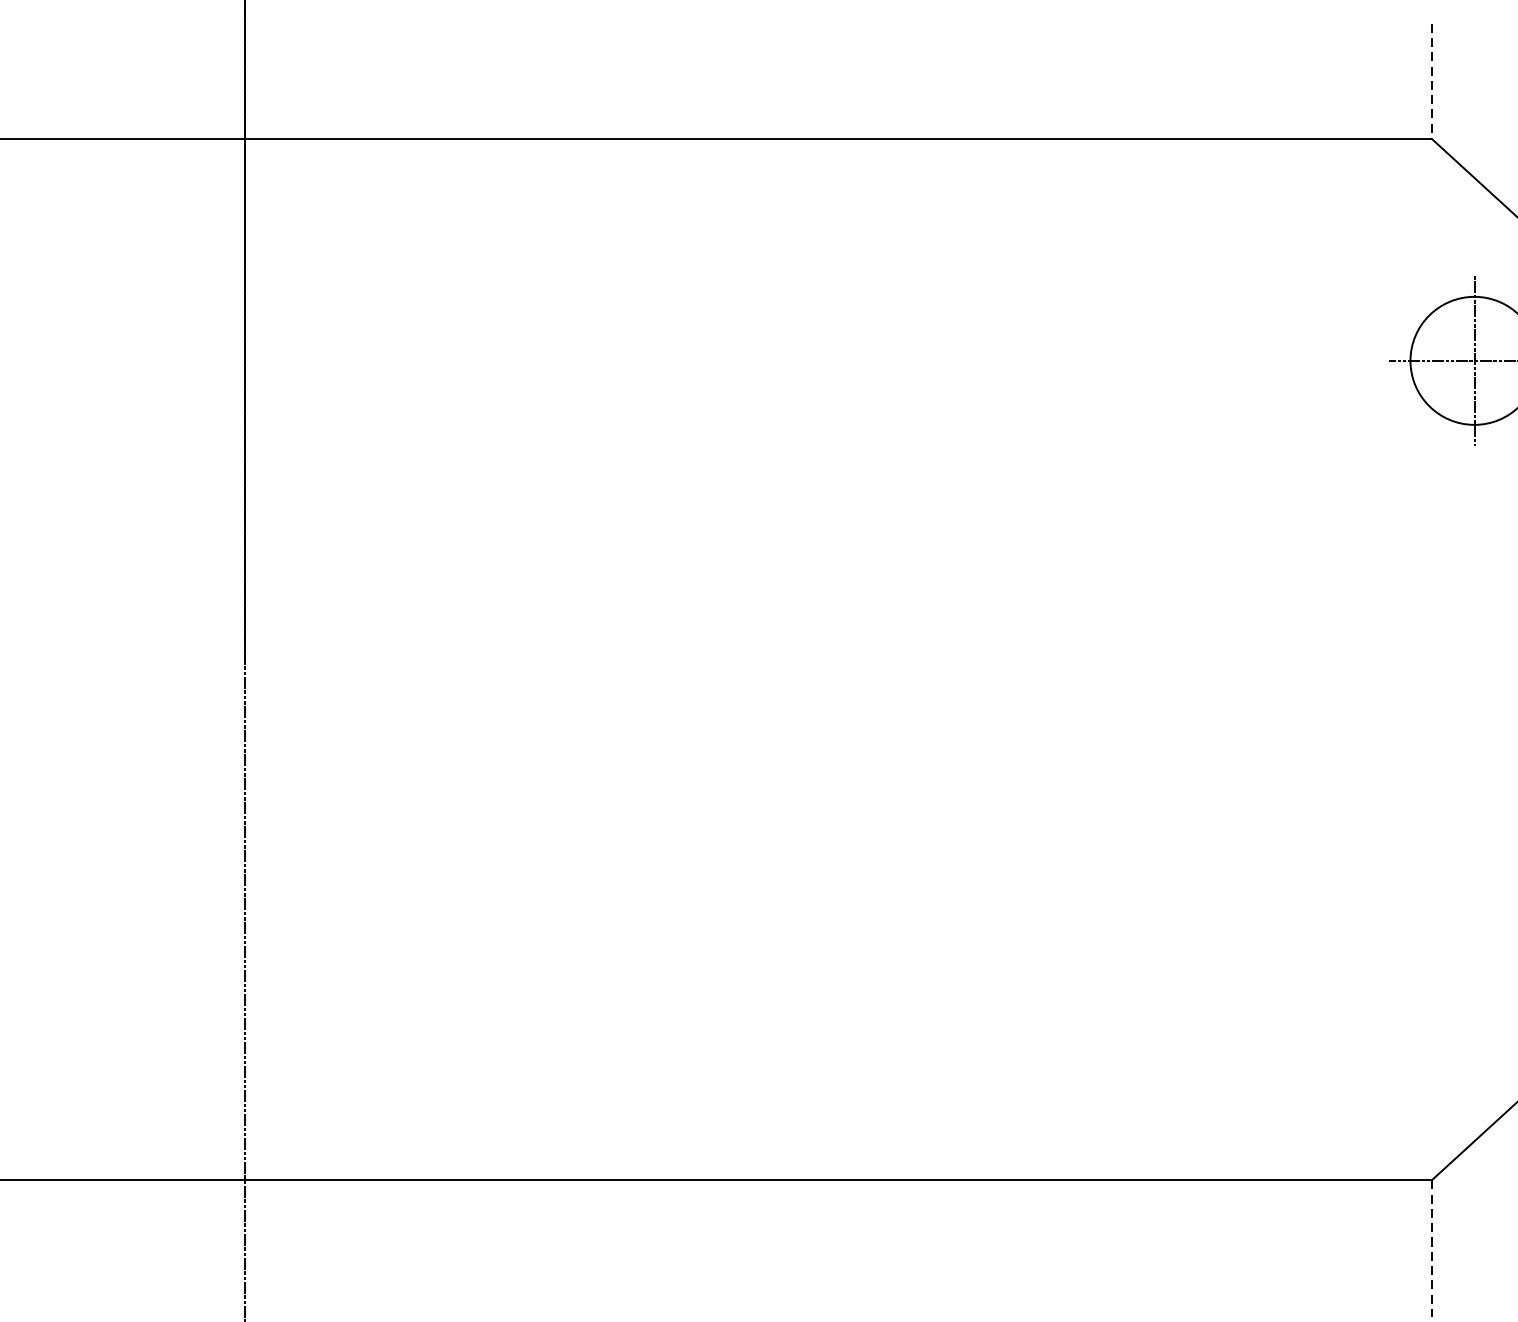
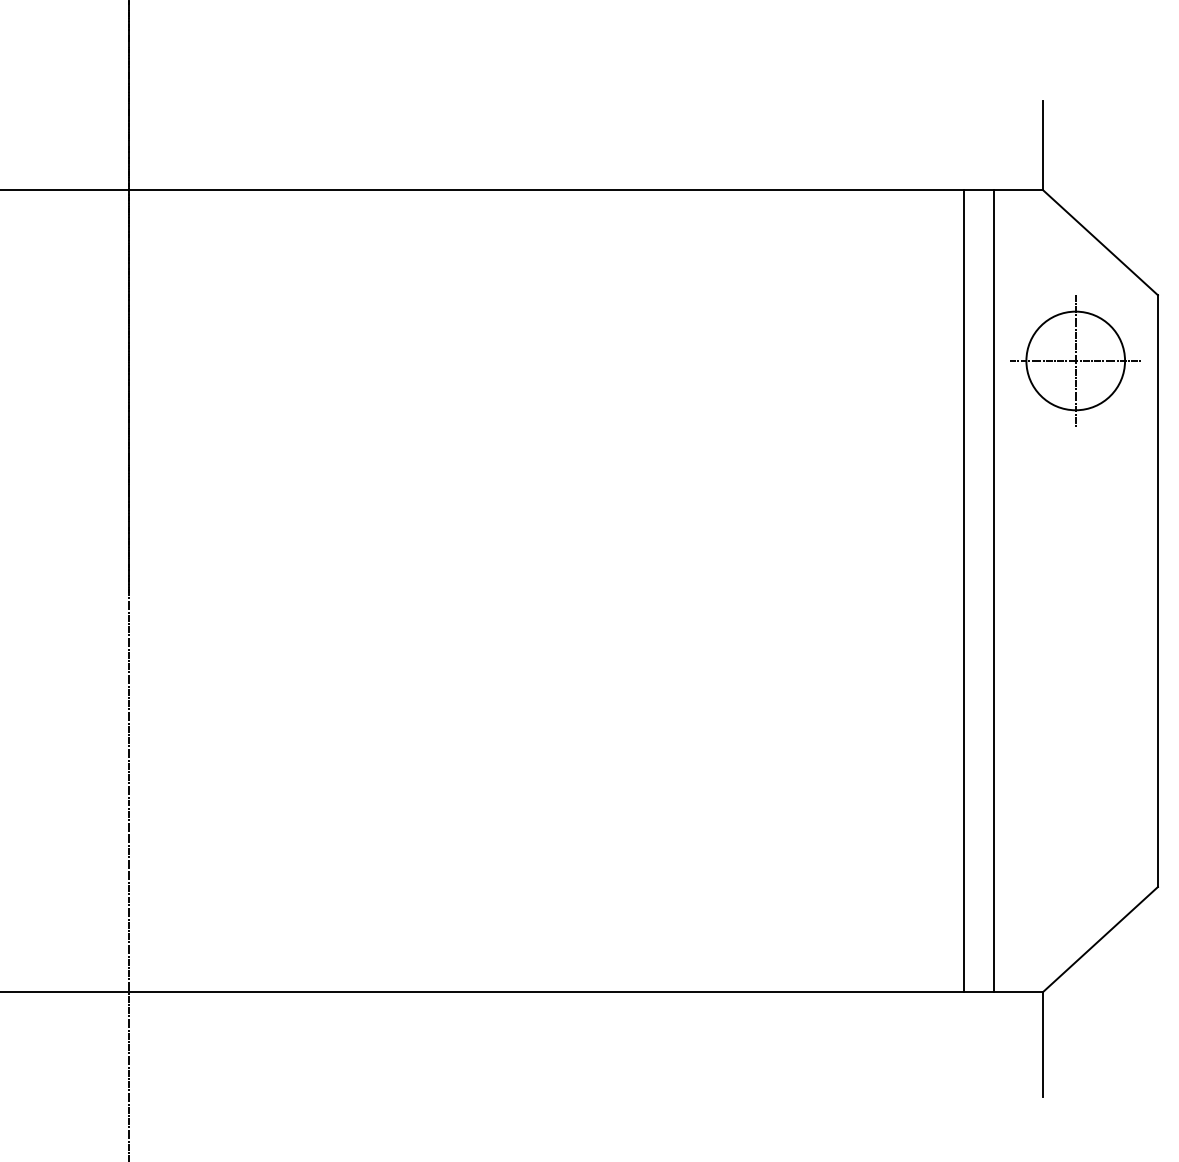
line: (1431, 82) -> (1042, 146), dashed -> solid
line: (1328, 658) -> (963, 590), added
line: (1367, 658) -> (993, 590), added
line: (1431, 1248) -> (1042, 1044), dashed -> solid

